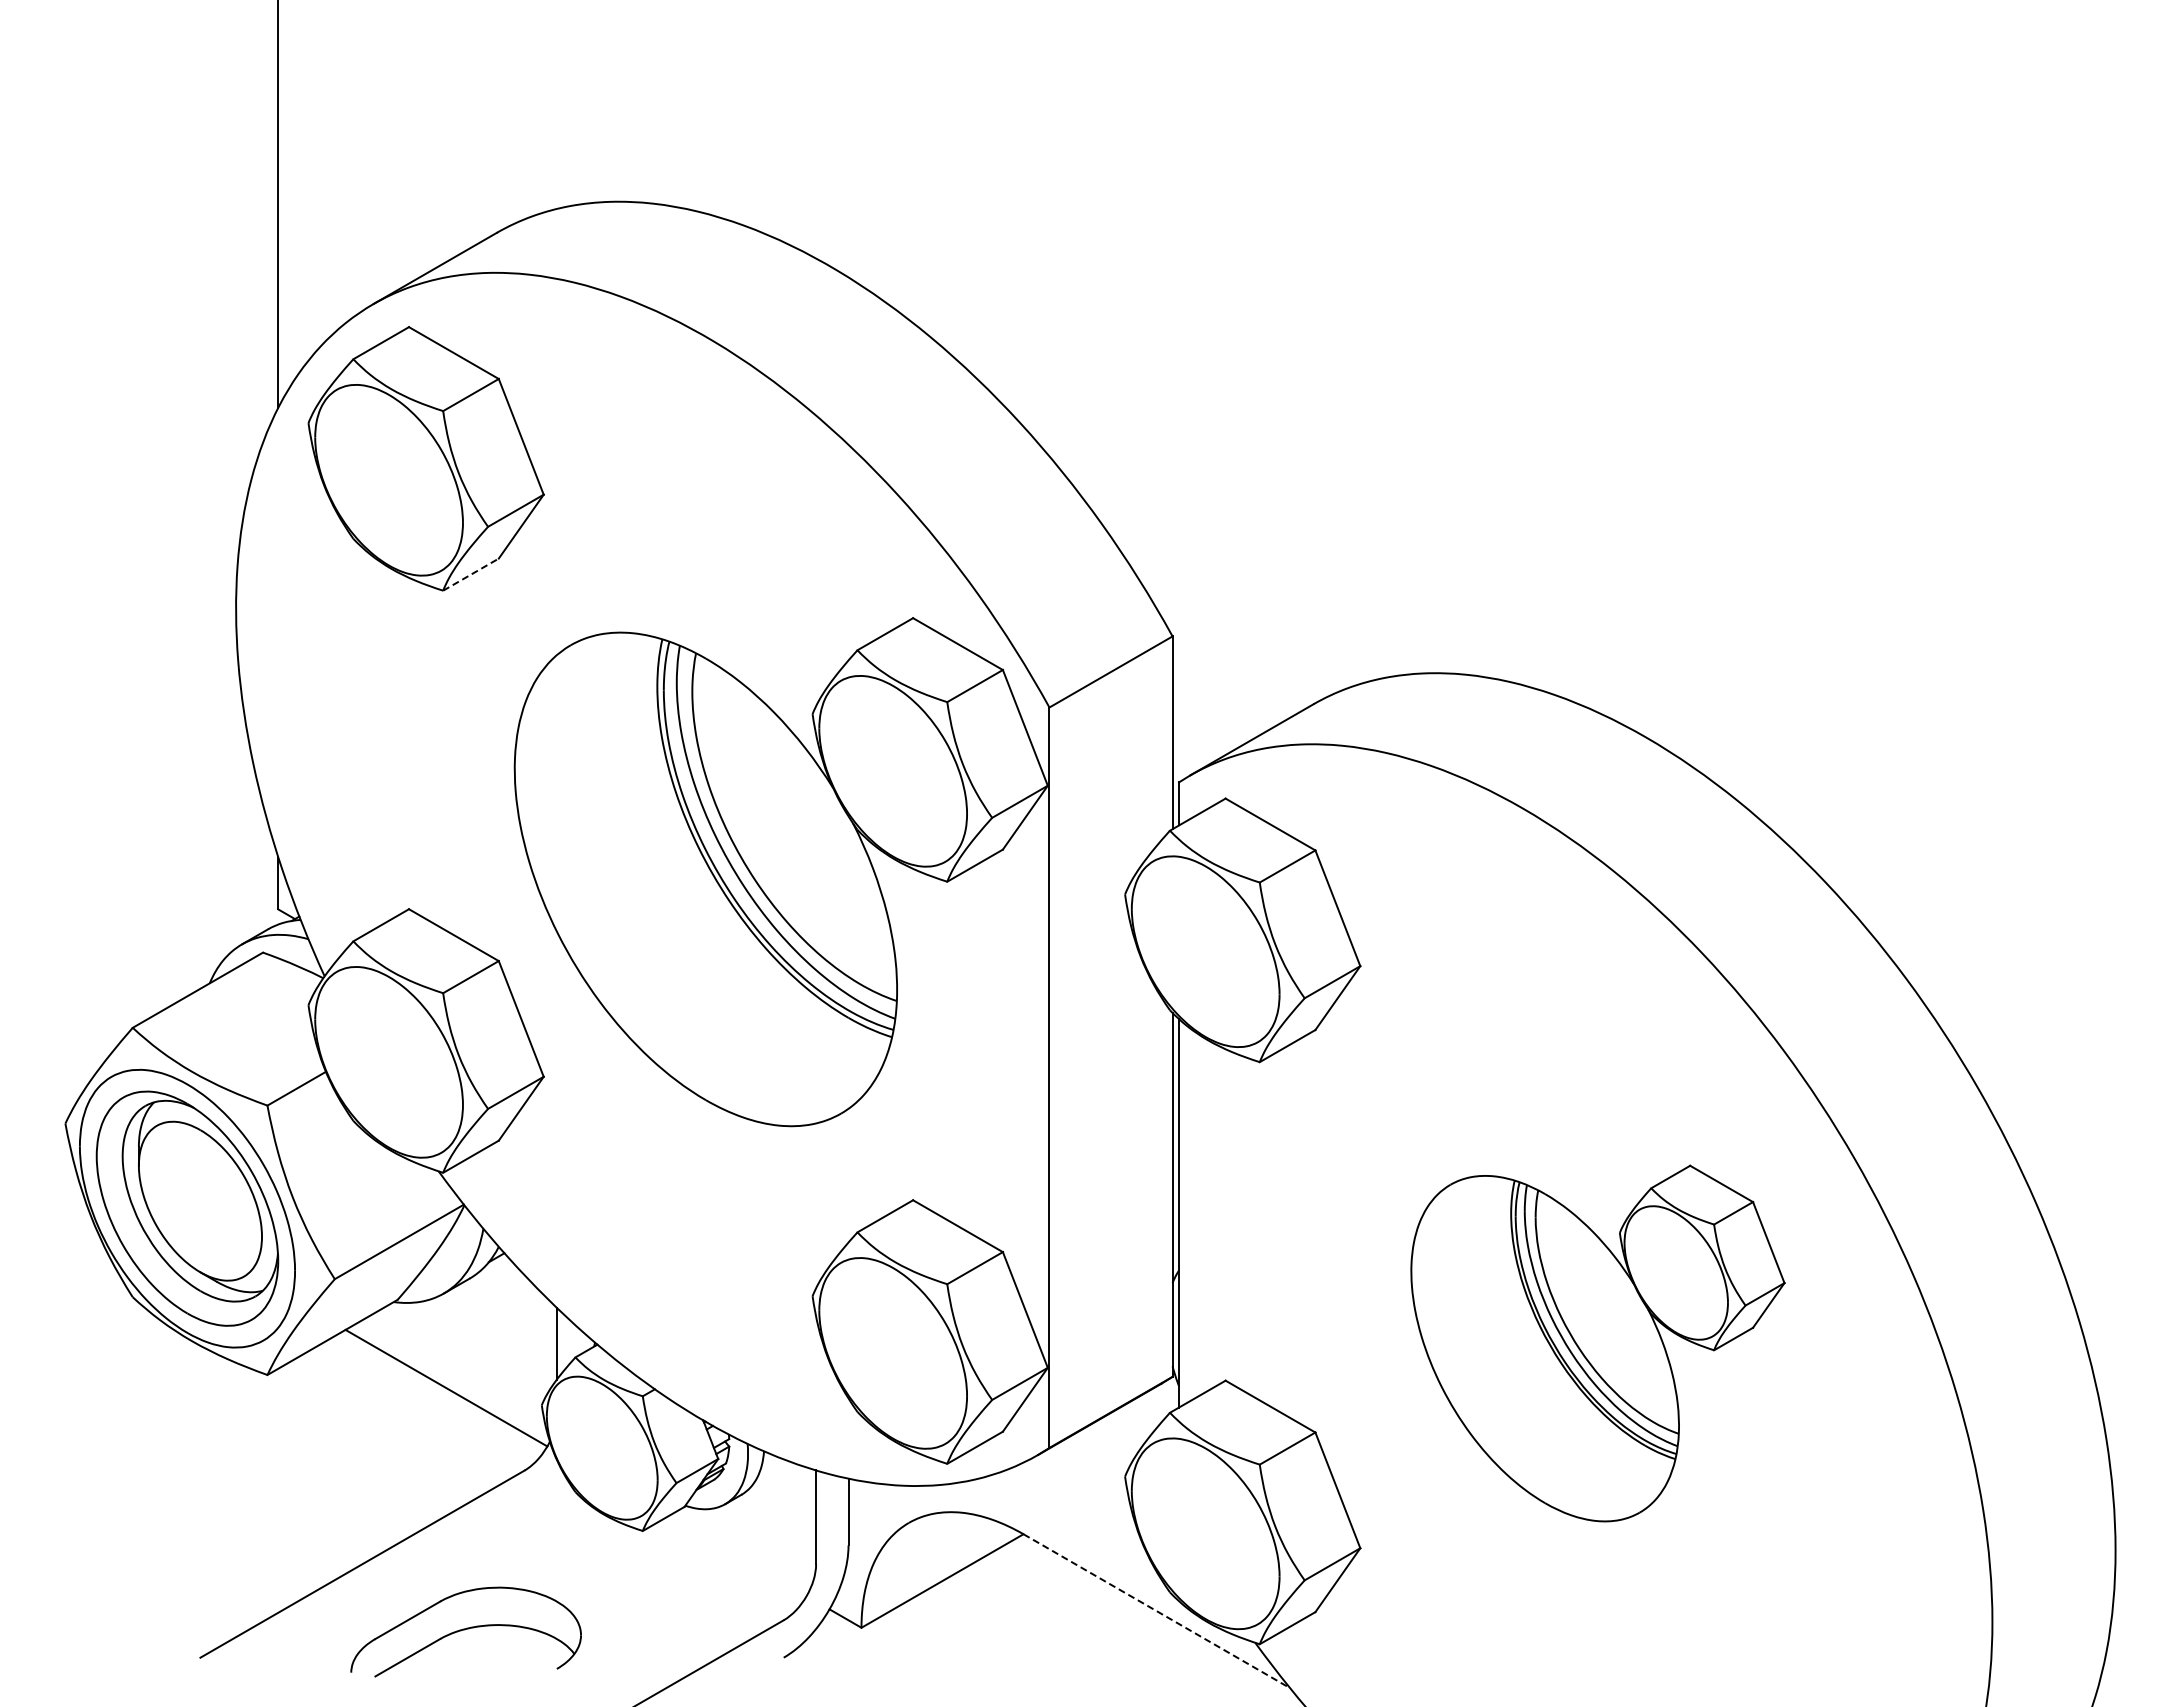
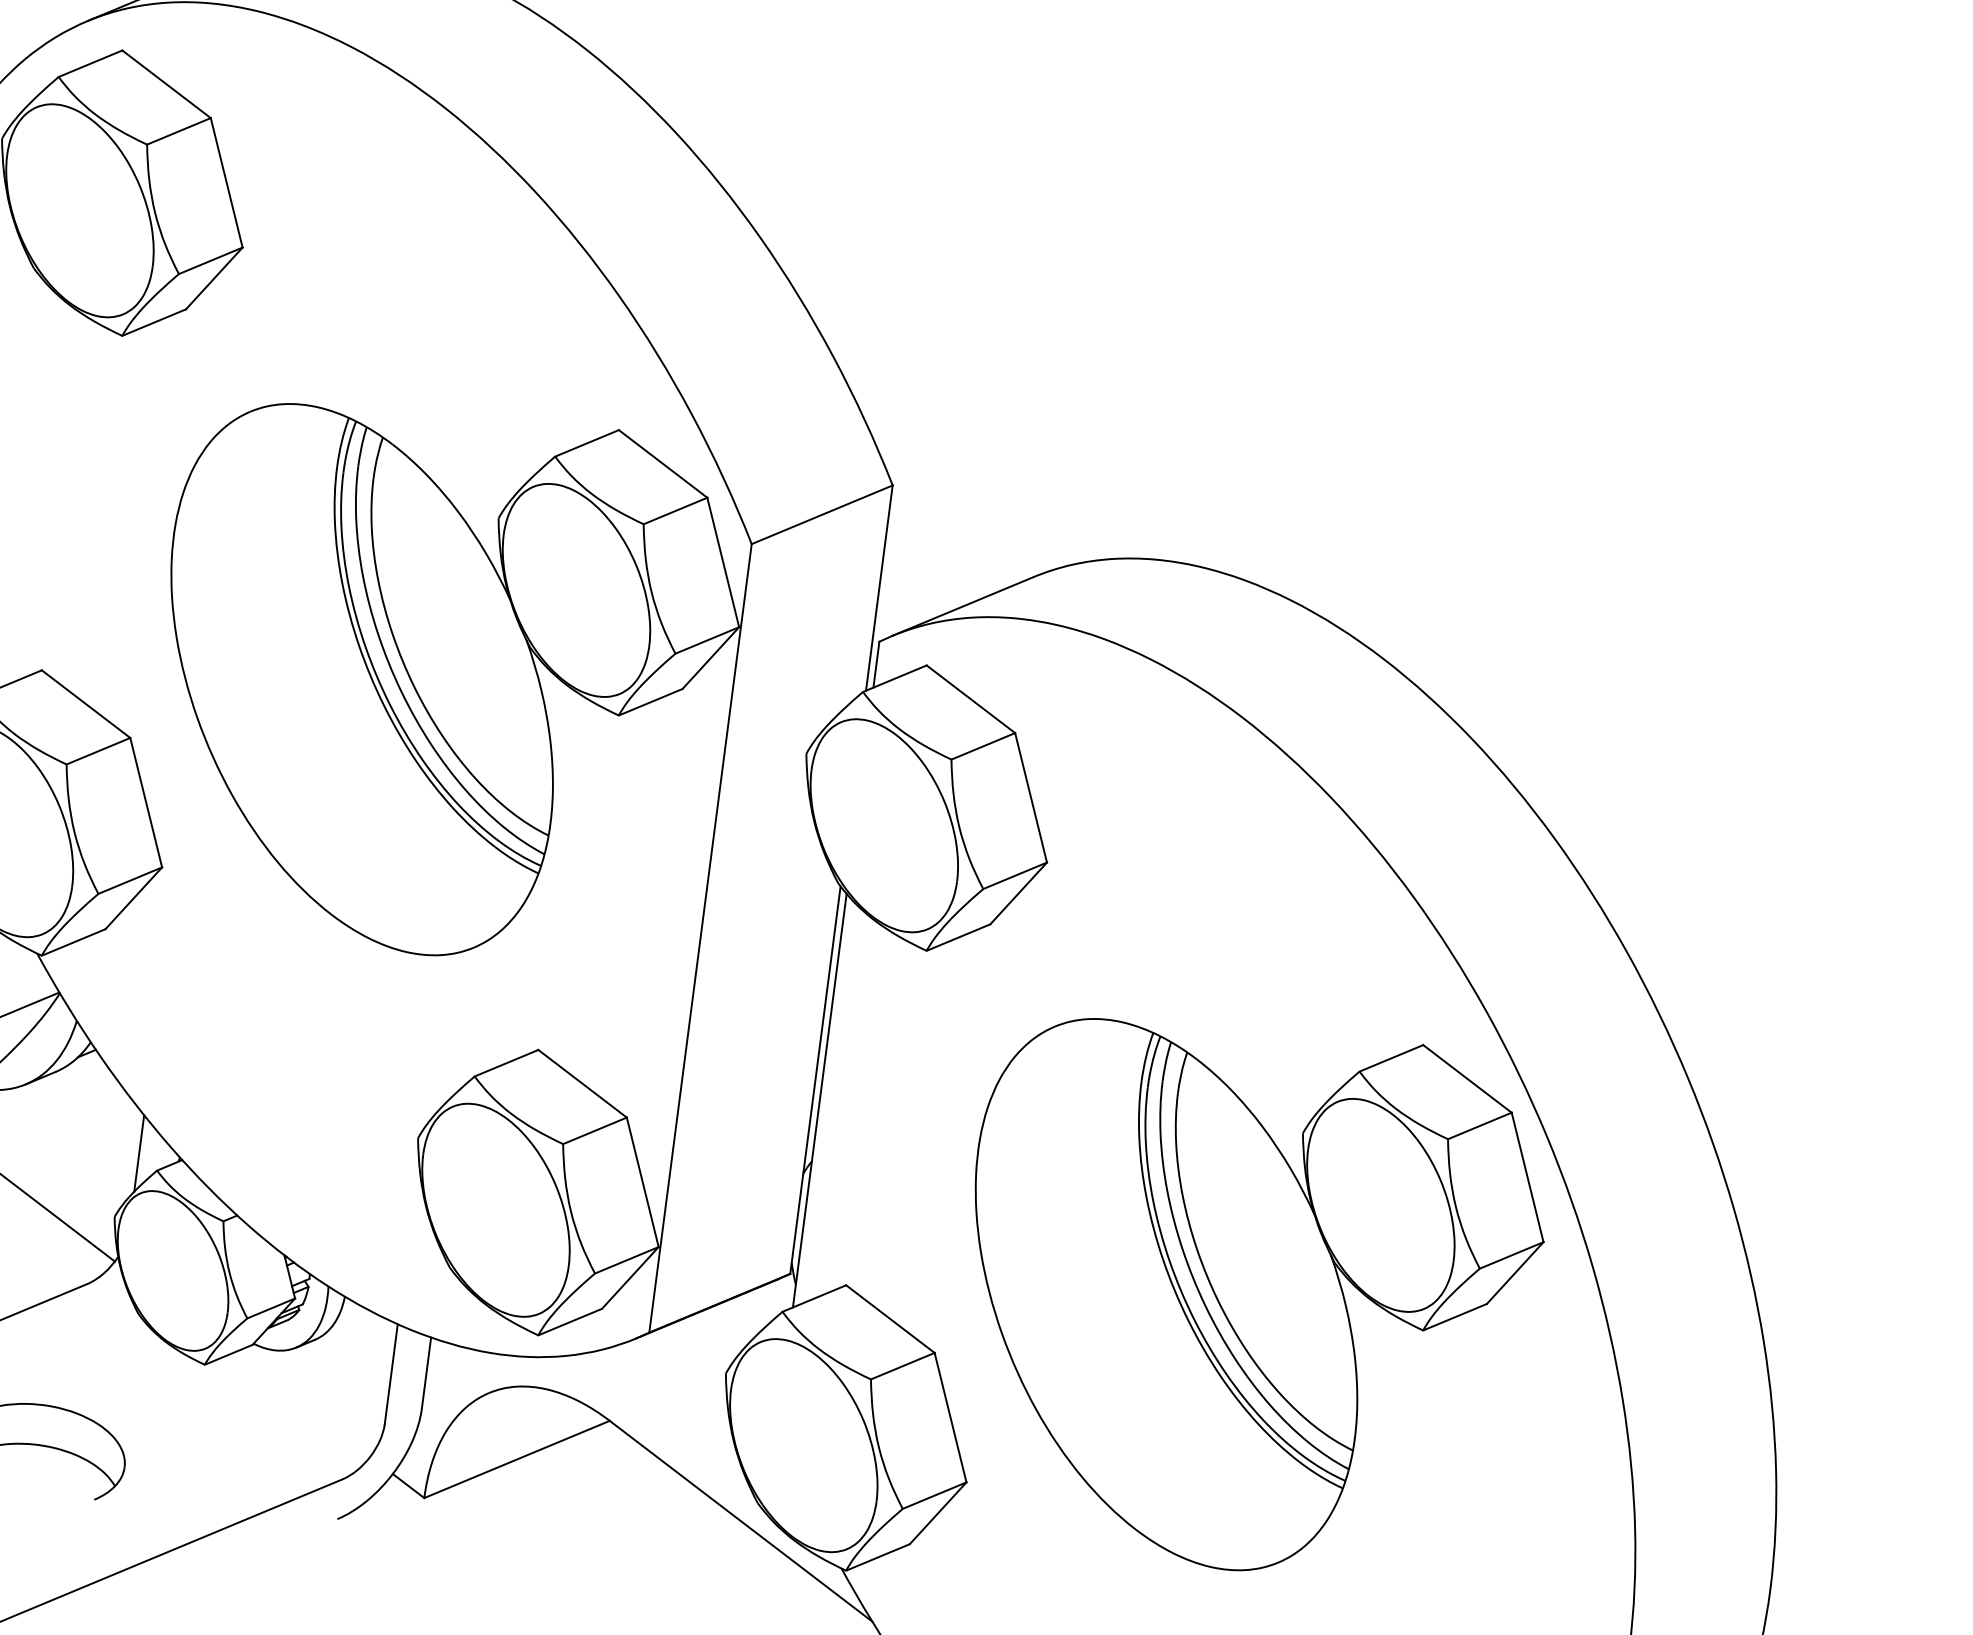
line: (471, 574) -> (154, 322), dashed -> solid
part: (1597, 1343) -> (1247, 1297), size x1.43
line: (1156, 1611) -> (740, 1521), dashed -> solid

